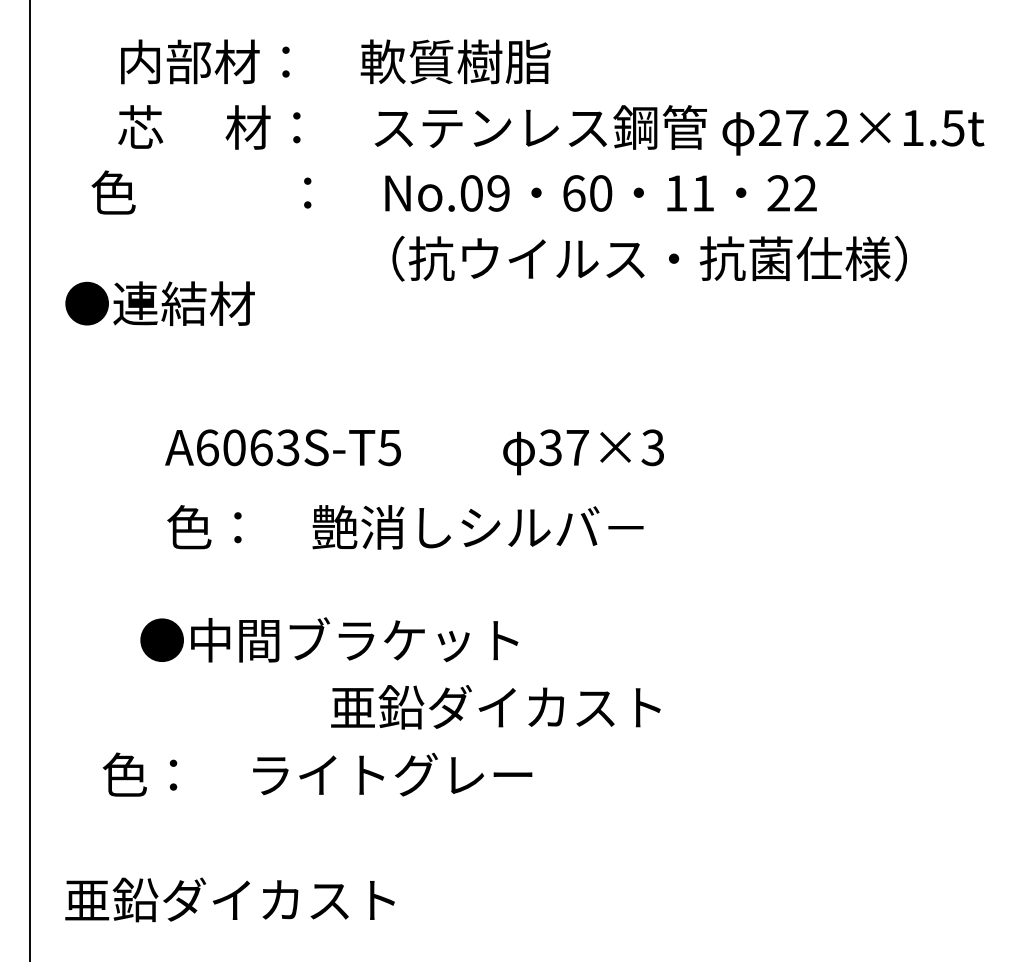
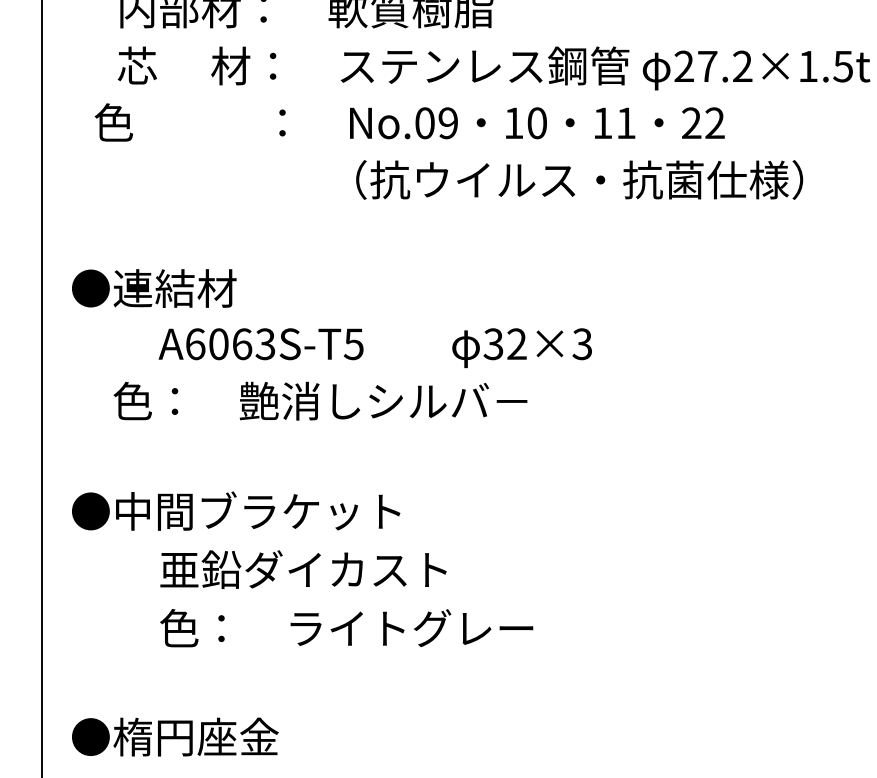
text: (574, 193) -> (514, 123), 60 -> 10
text: (159, 303) -> (153, 288), moved
text: (577, 447) -> (516, 343), 37×3 -> 32×3
text: (405, 527) -> (320, 401), moved
text: (329, 639) -> (236, 510), moved
text: (495, 707) -> (303, 569), moved
text: (317, 774) -> (346, 628), moved
text: (229, 899) -> (214, 736), 亜鉛ダイカスト -> ●楕円座金

